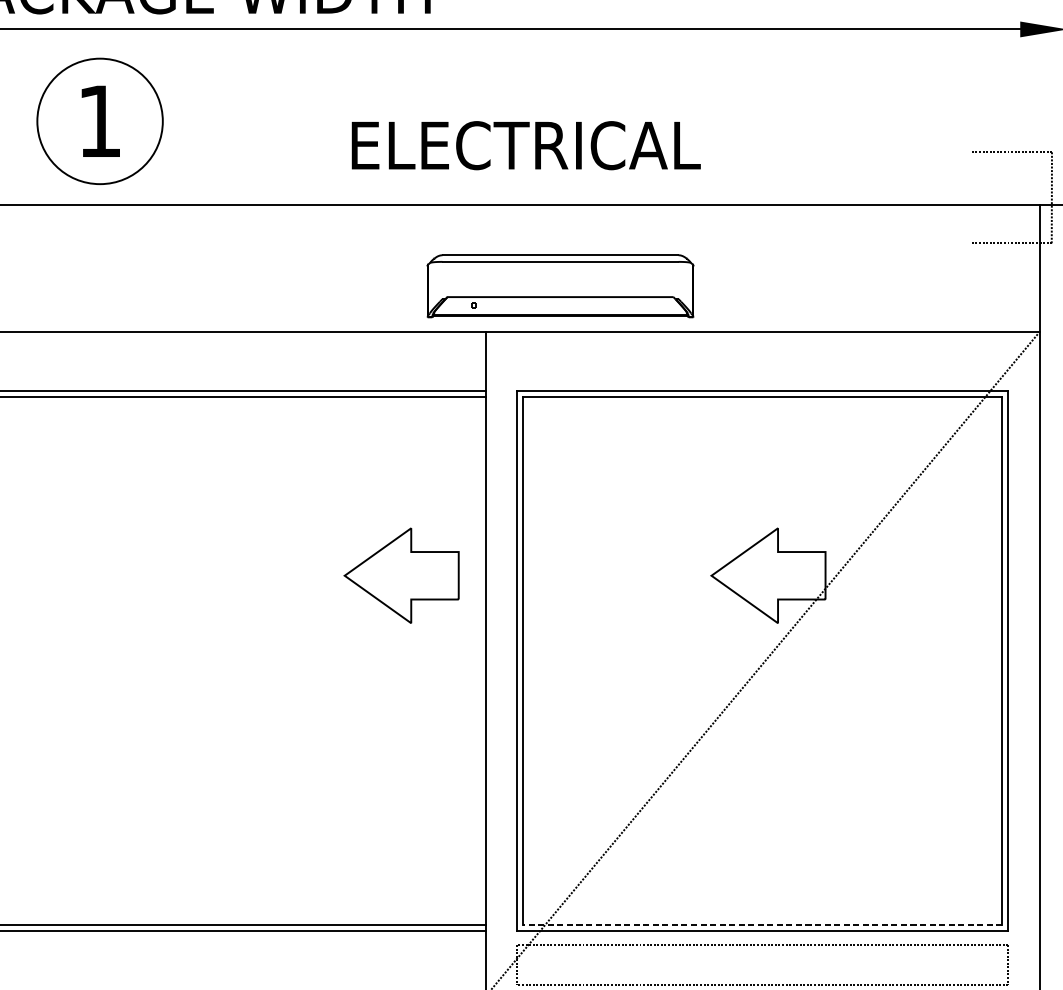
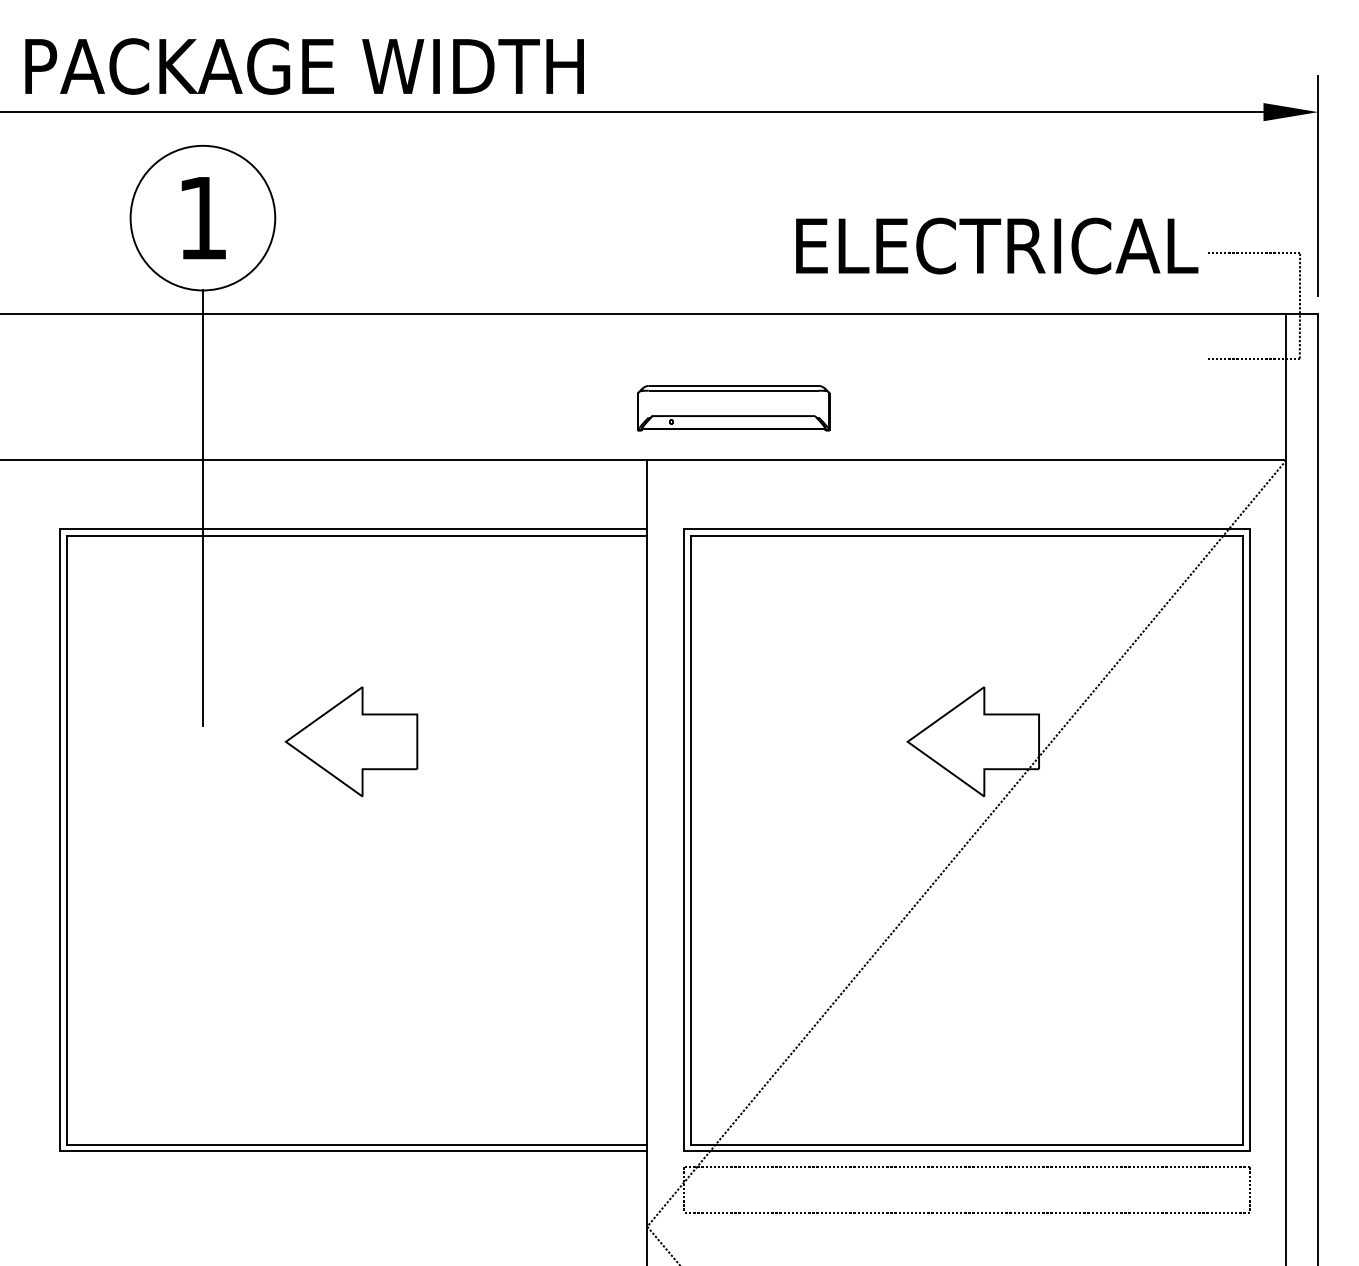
text: (526, 145) -> (997, 245), moved
part: (560, 286) -> (733, 408), size x0.62
line: (99, 373) -> (202, 508), added
part: (401, 575) -> (351, 741), moved
line: (762, 925) -> (966, 1144), dashed -> solid

